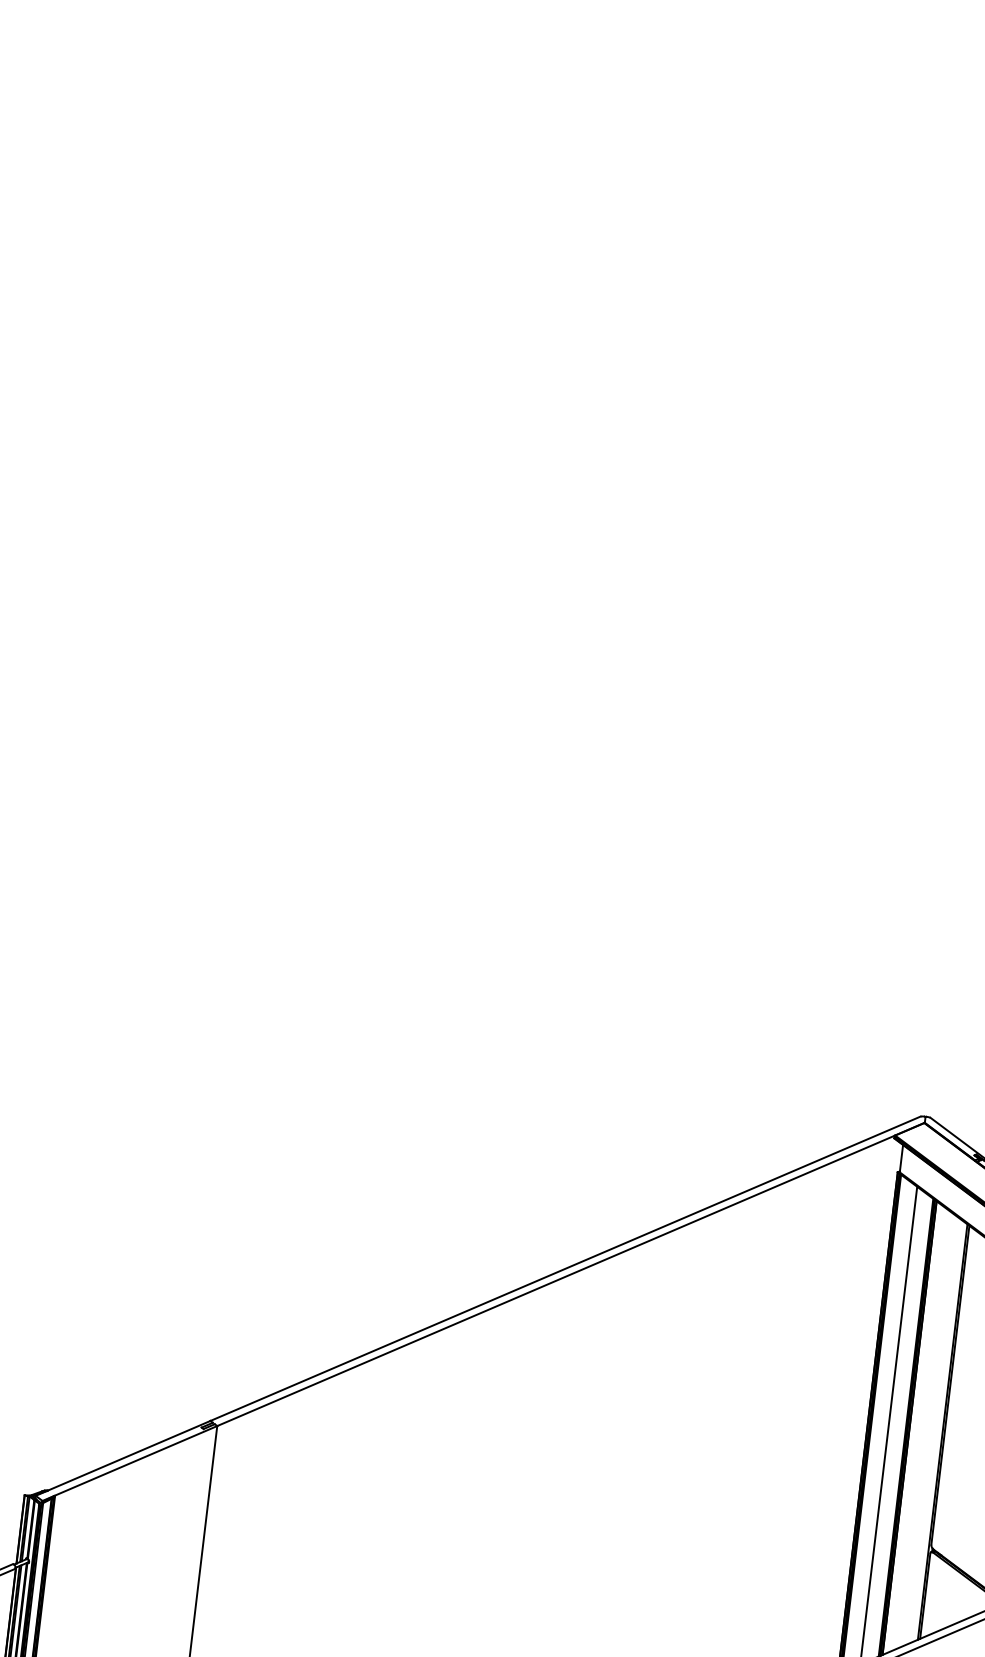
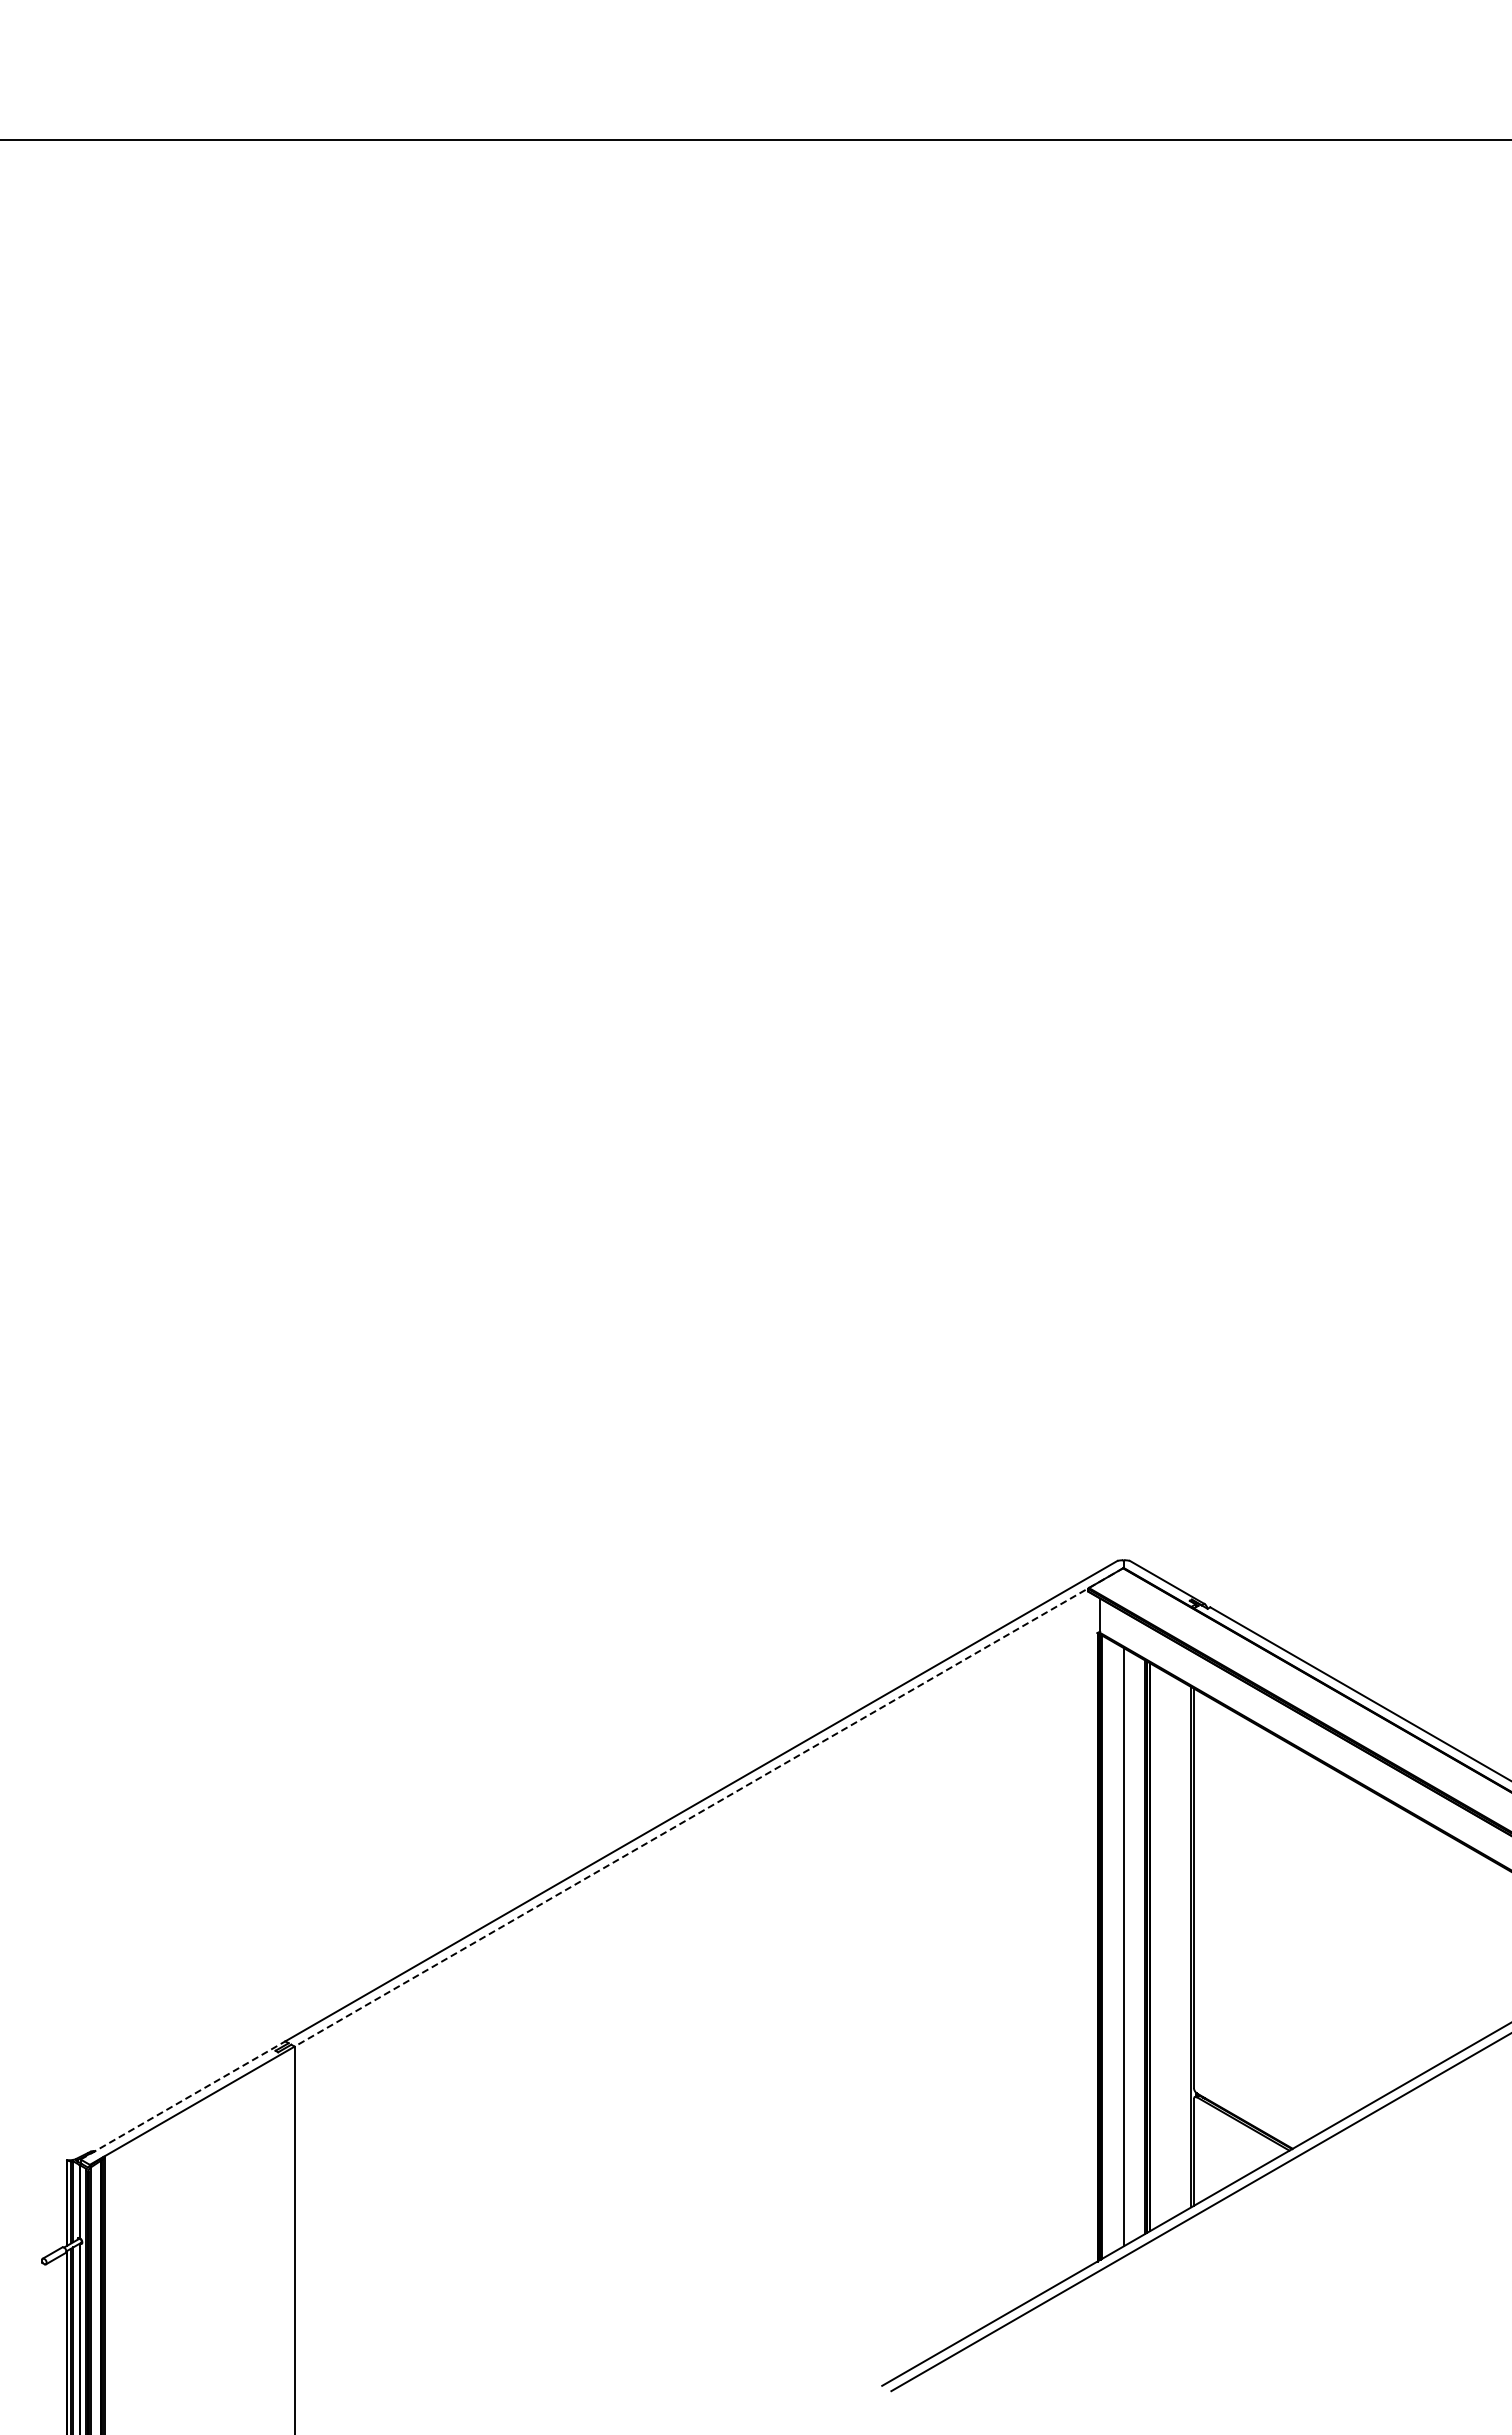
line: (571, 1274) -> (709, 1807), solid -> dashed
line: (123, 1458) -> (183, 2100), solid -> dashed

